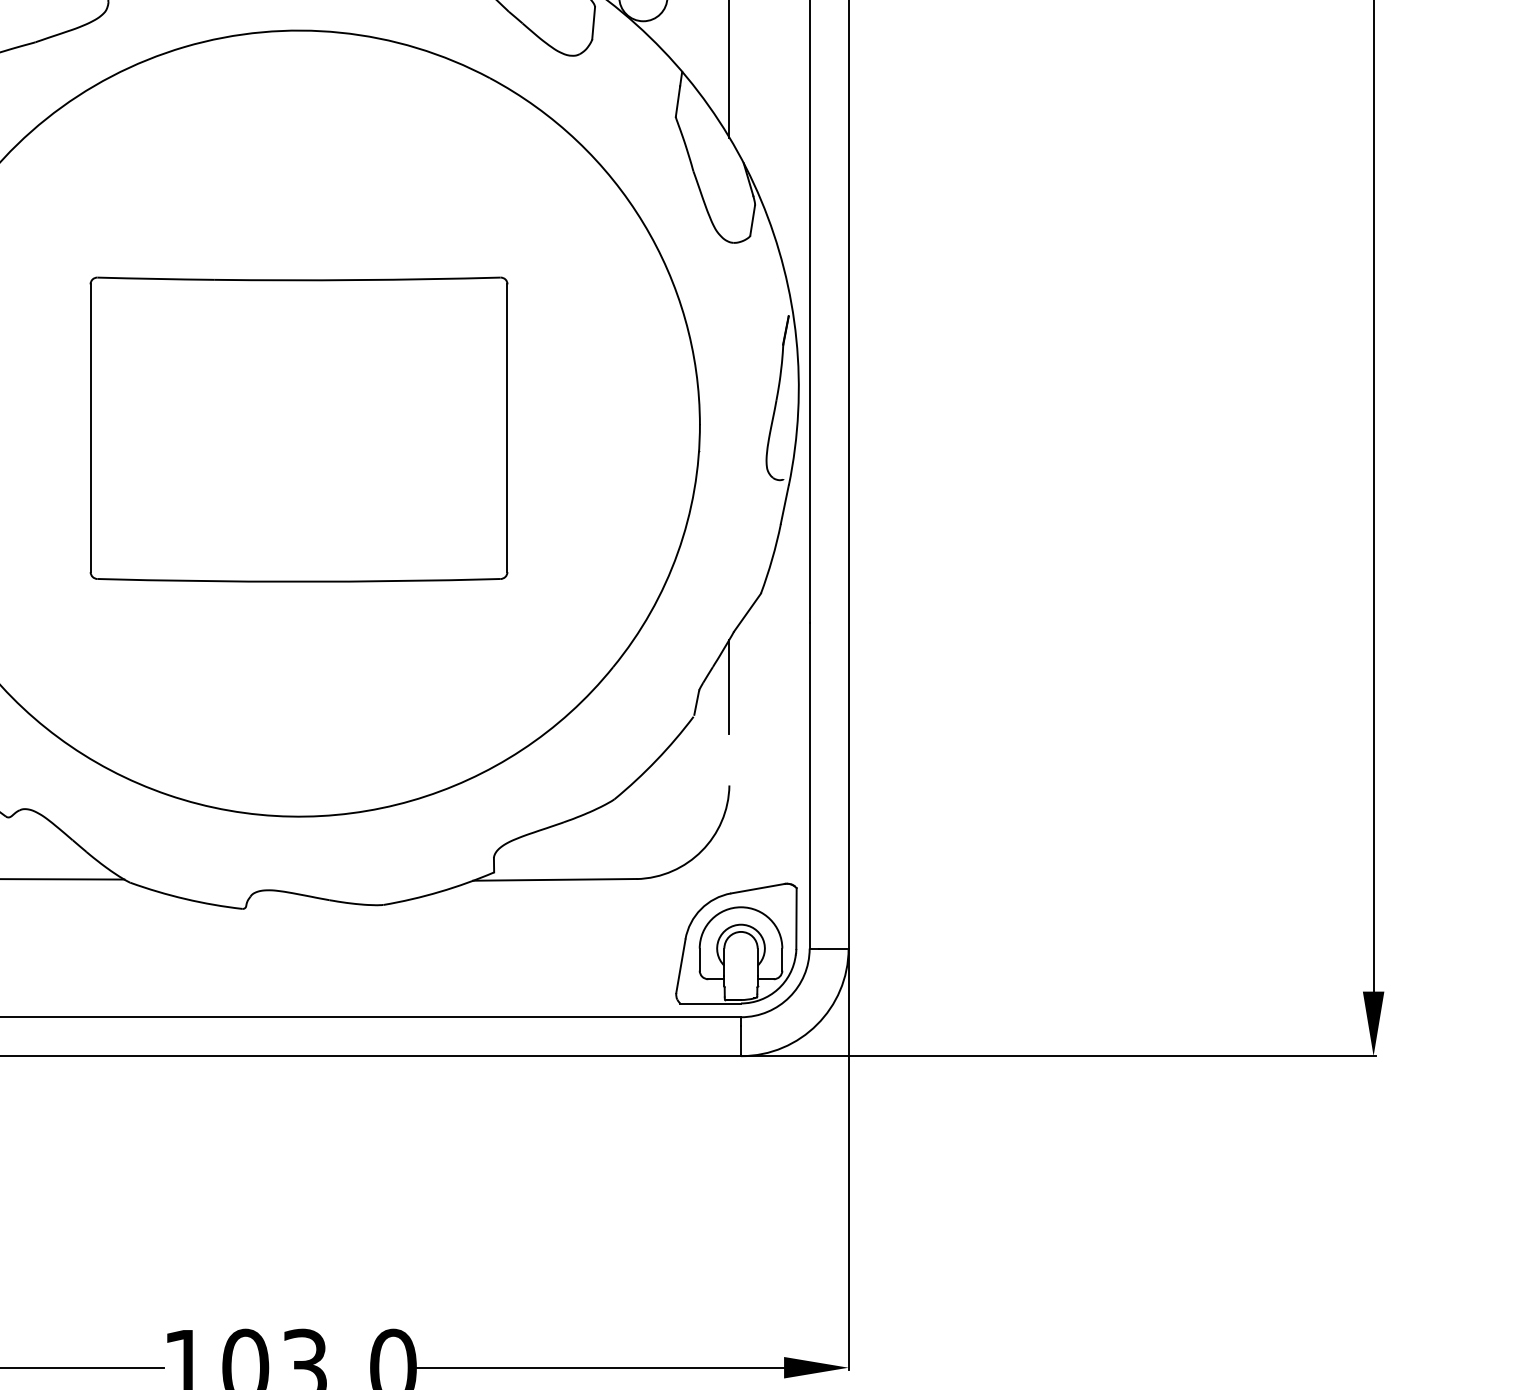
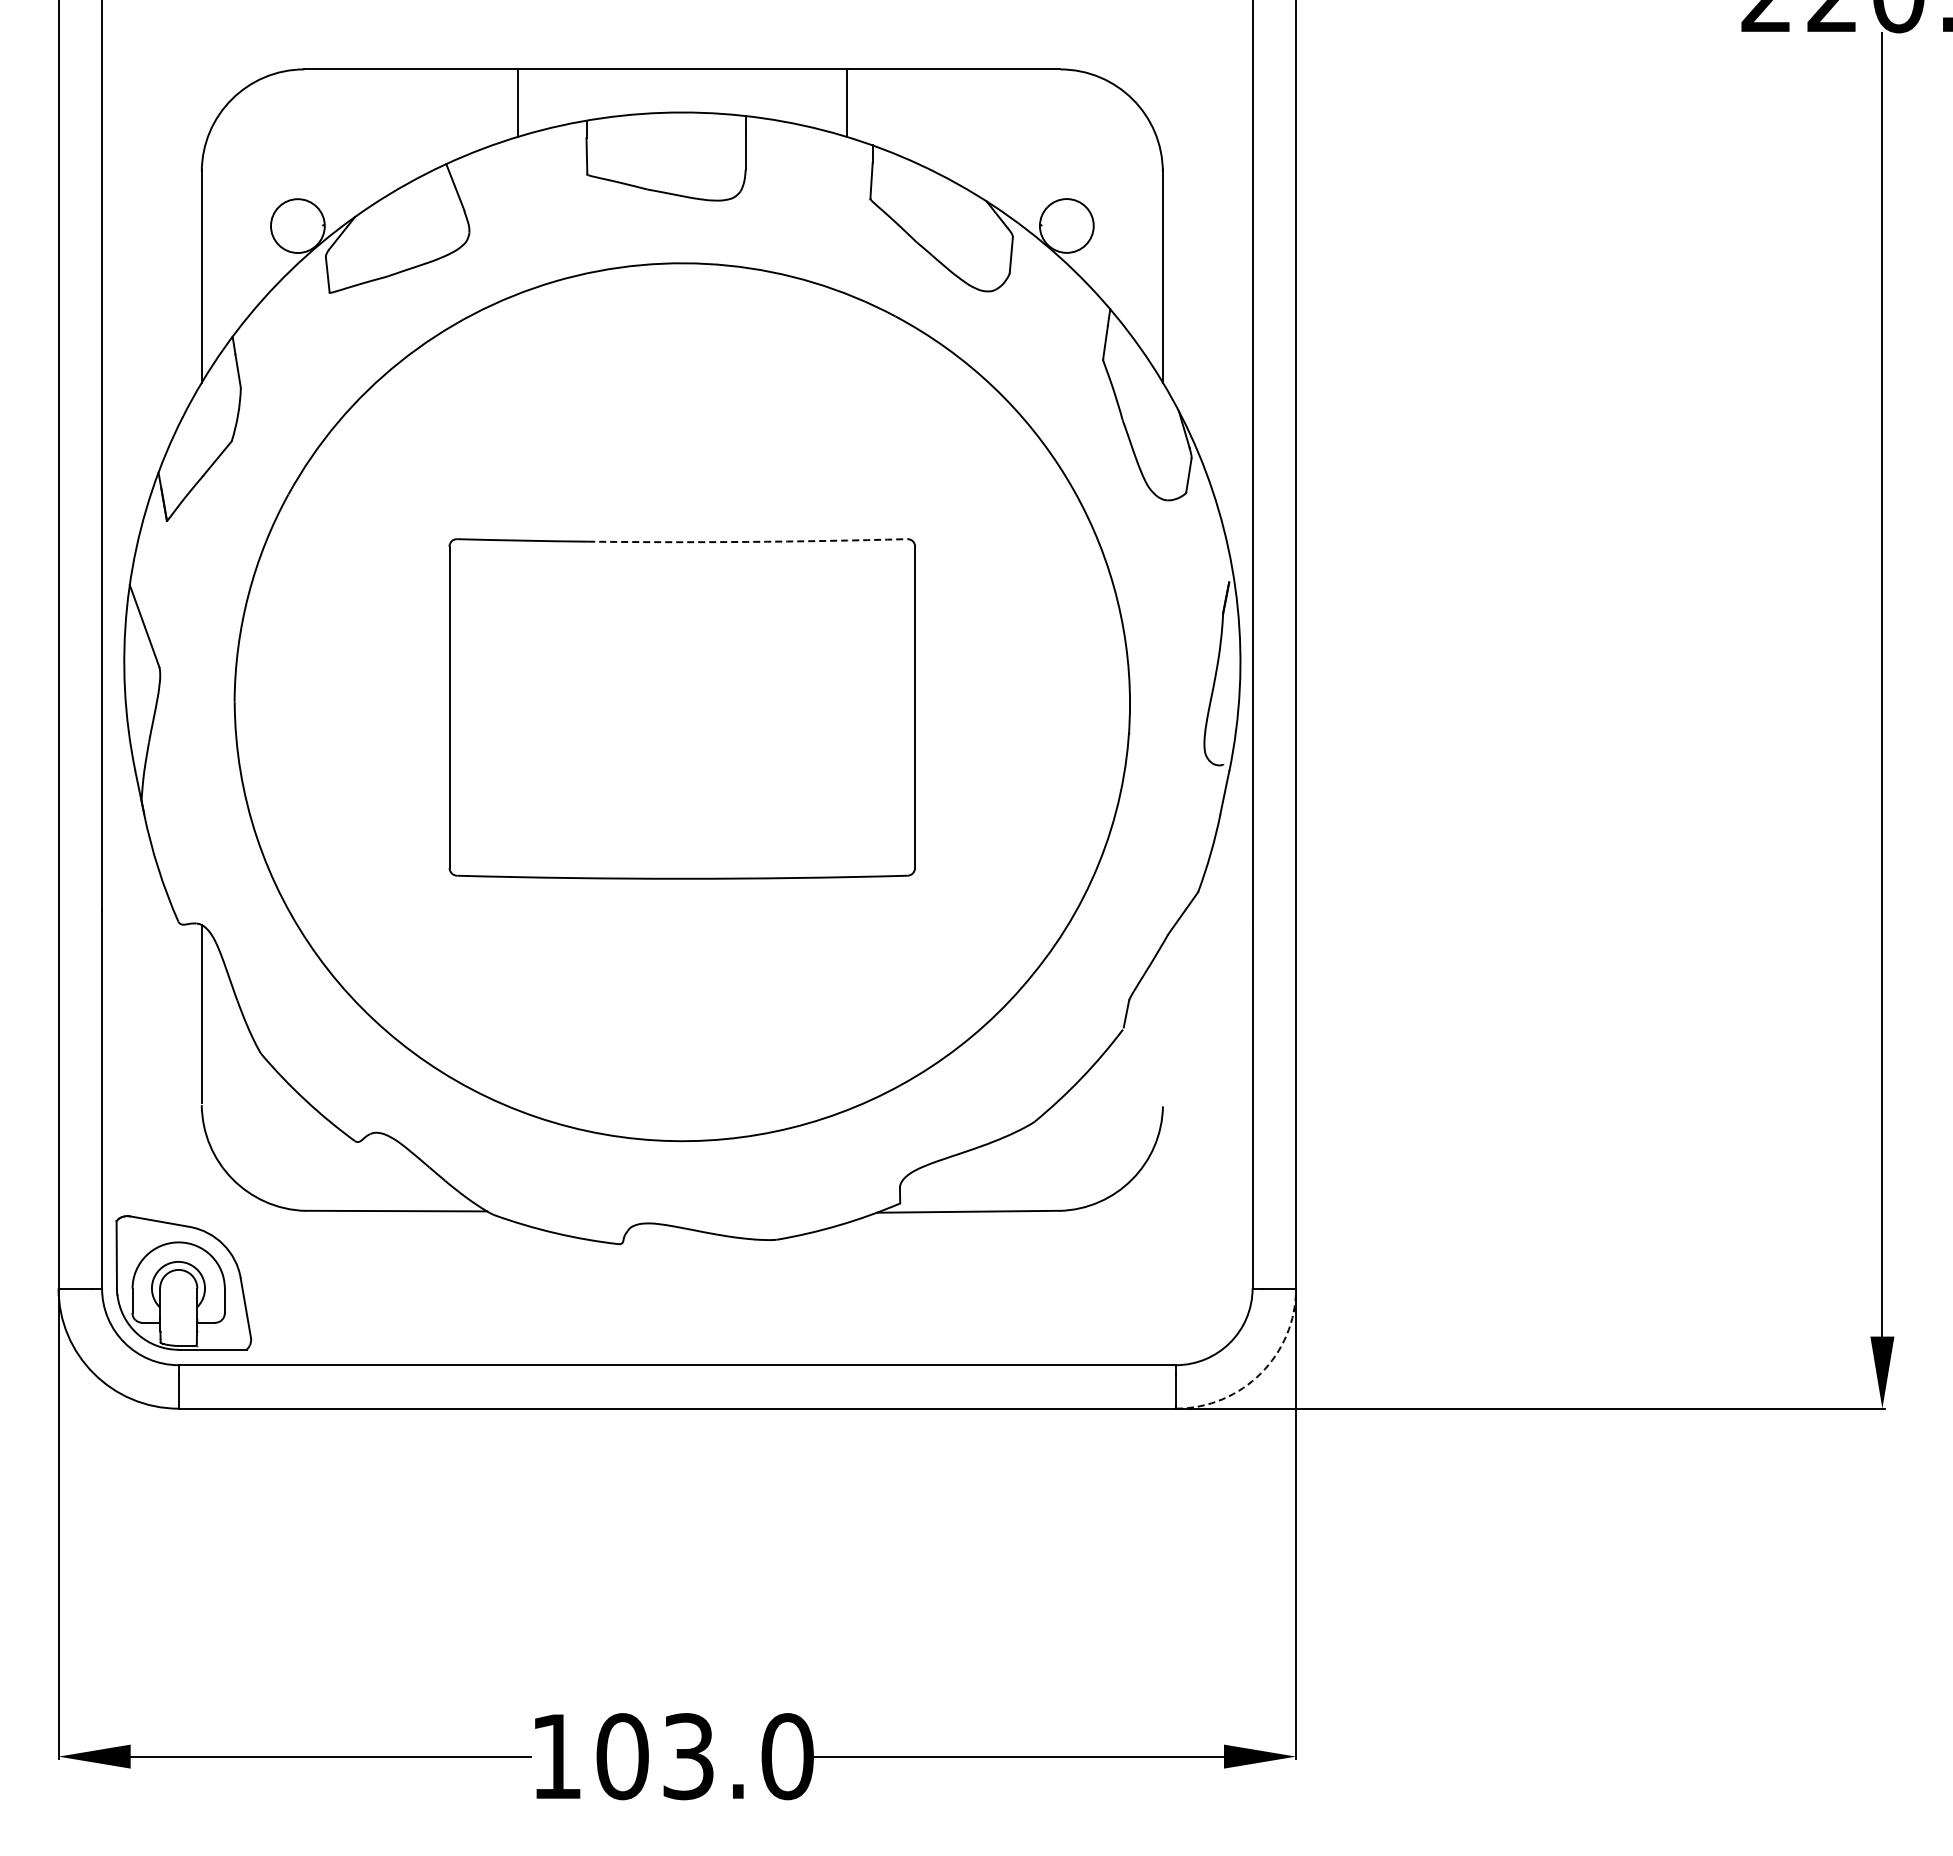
arc: (357, 279) -> (747, 541), solid -> dashed
line: (729, 686) -> (1162, 995), removed
part: (736, 943) -> (1170, 1282), removed
arc: (816, 1024) -> (1260, 1373), solid -> dashed

